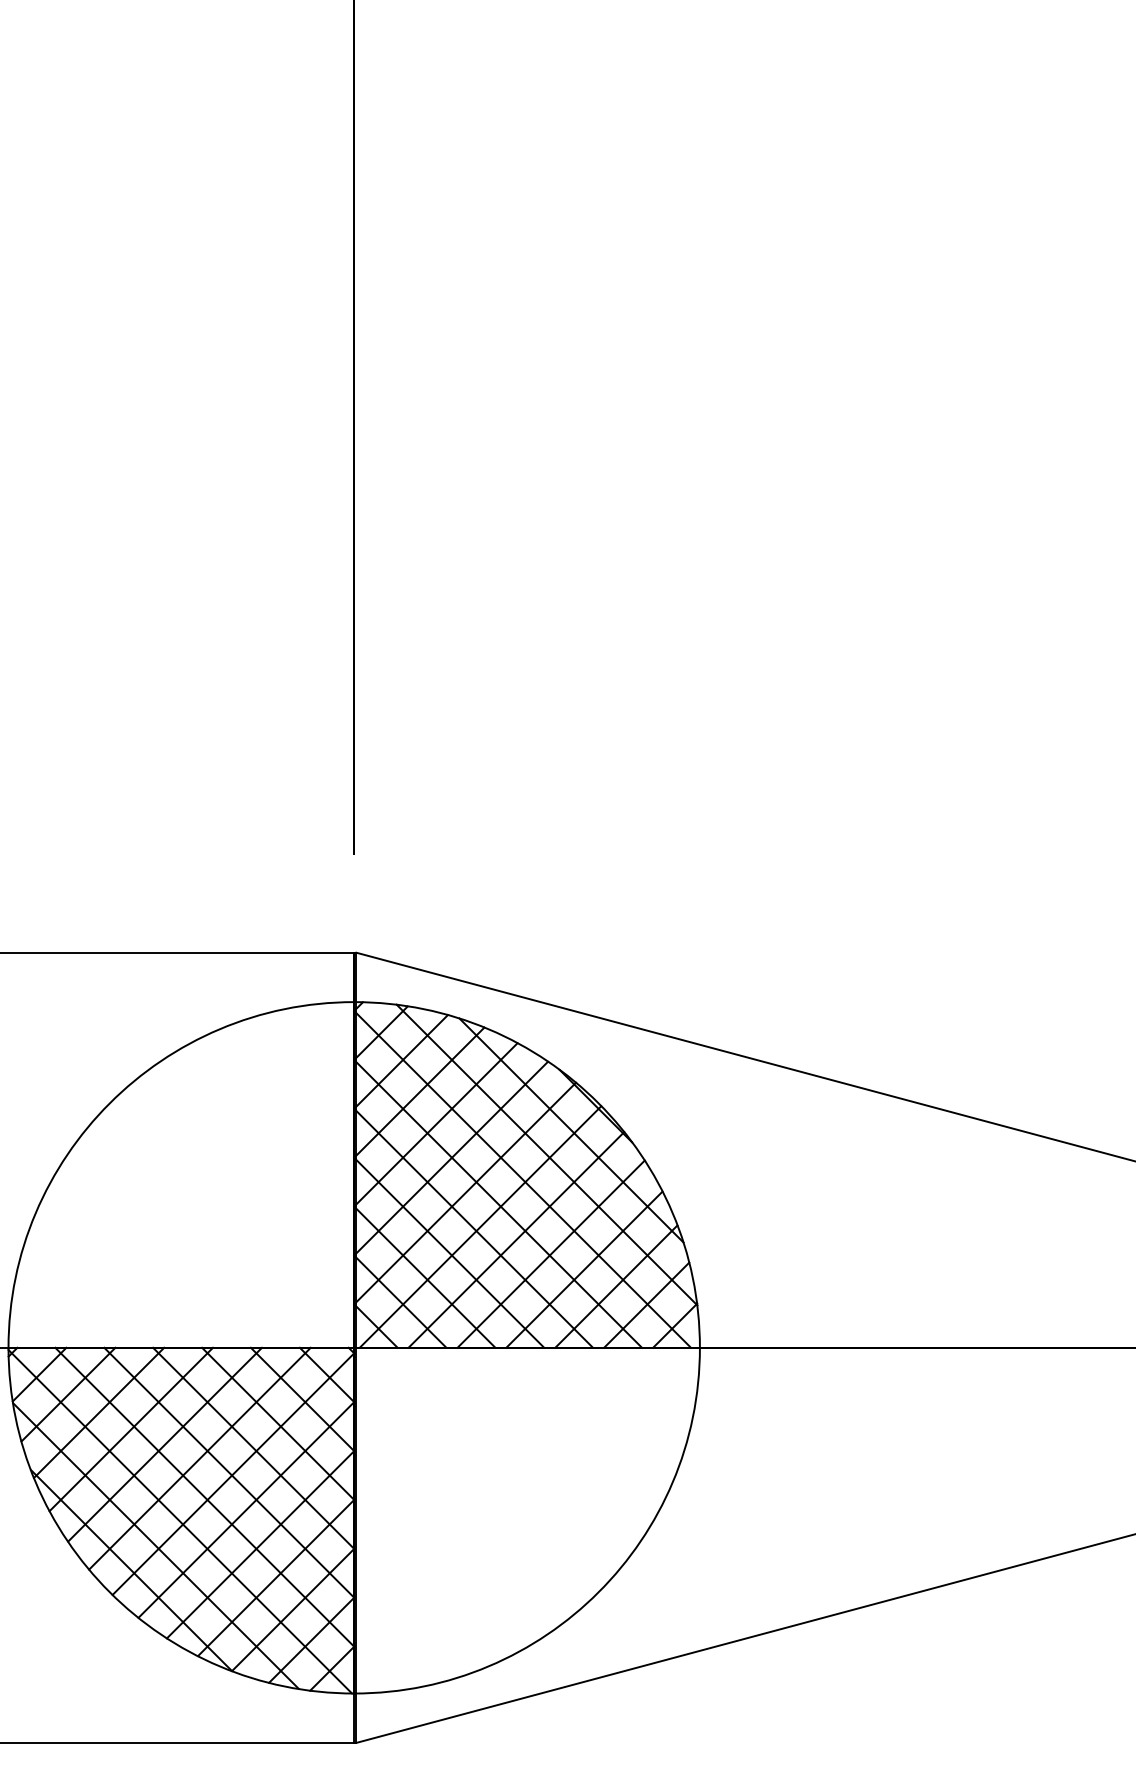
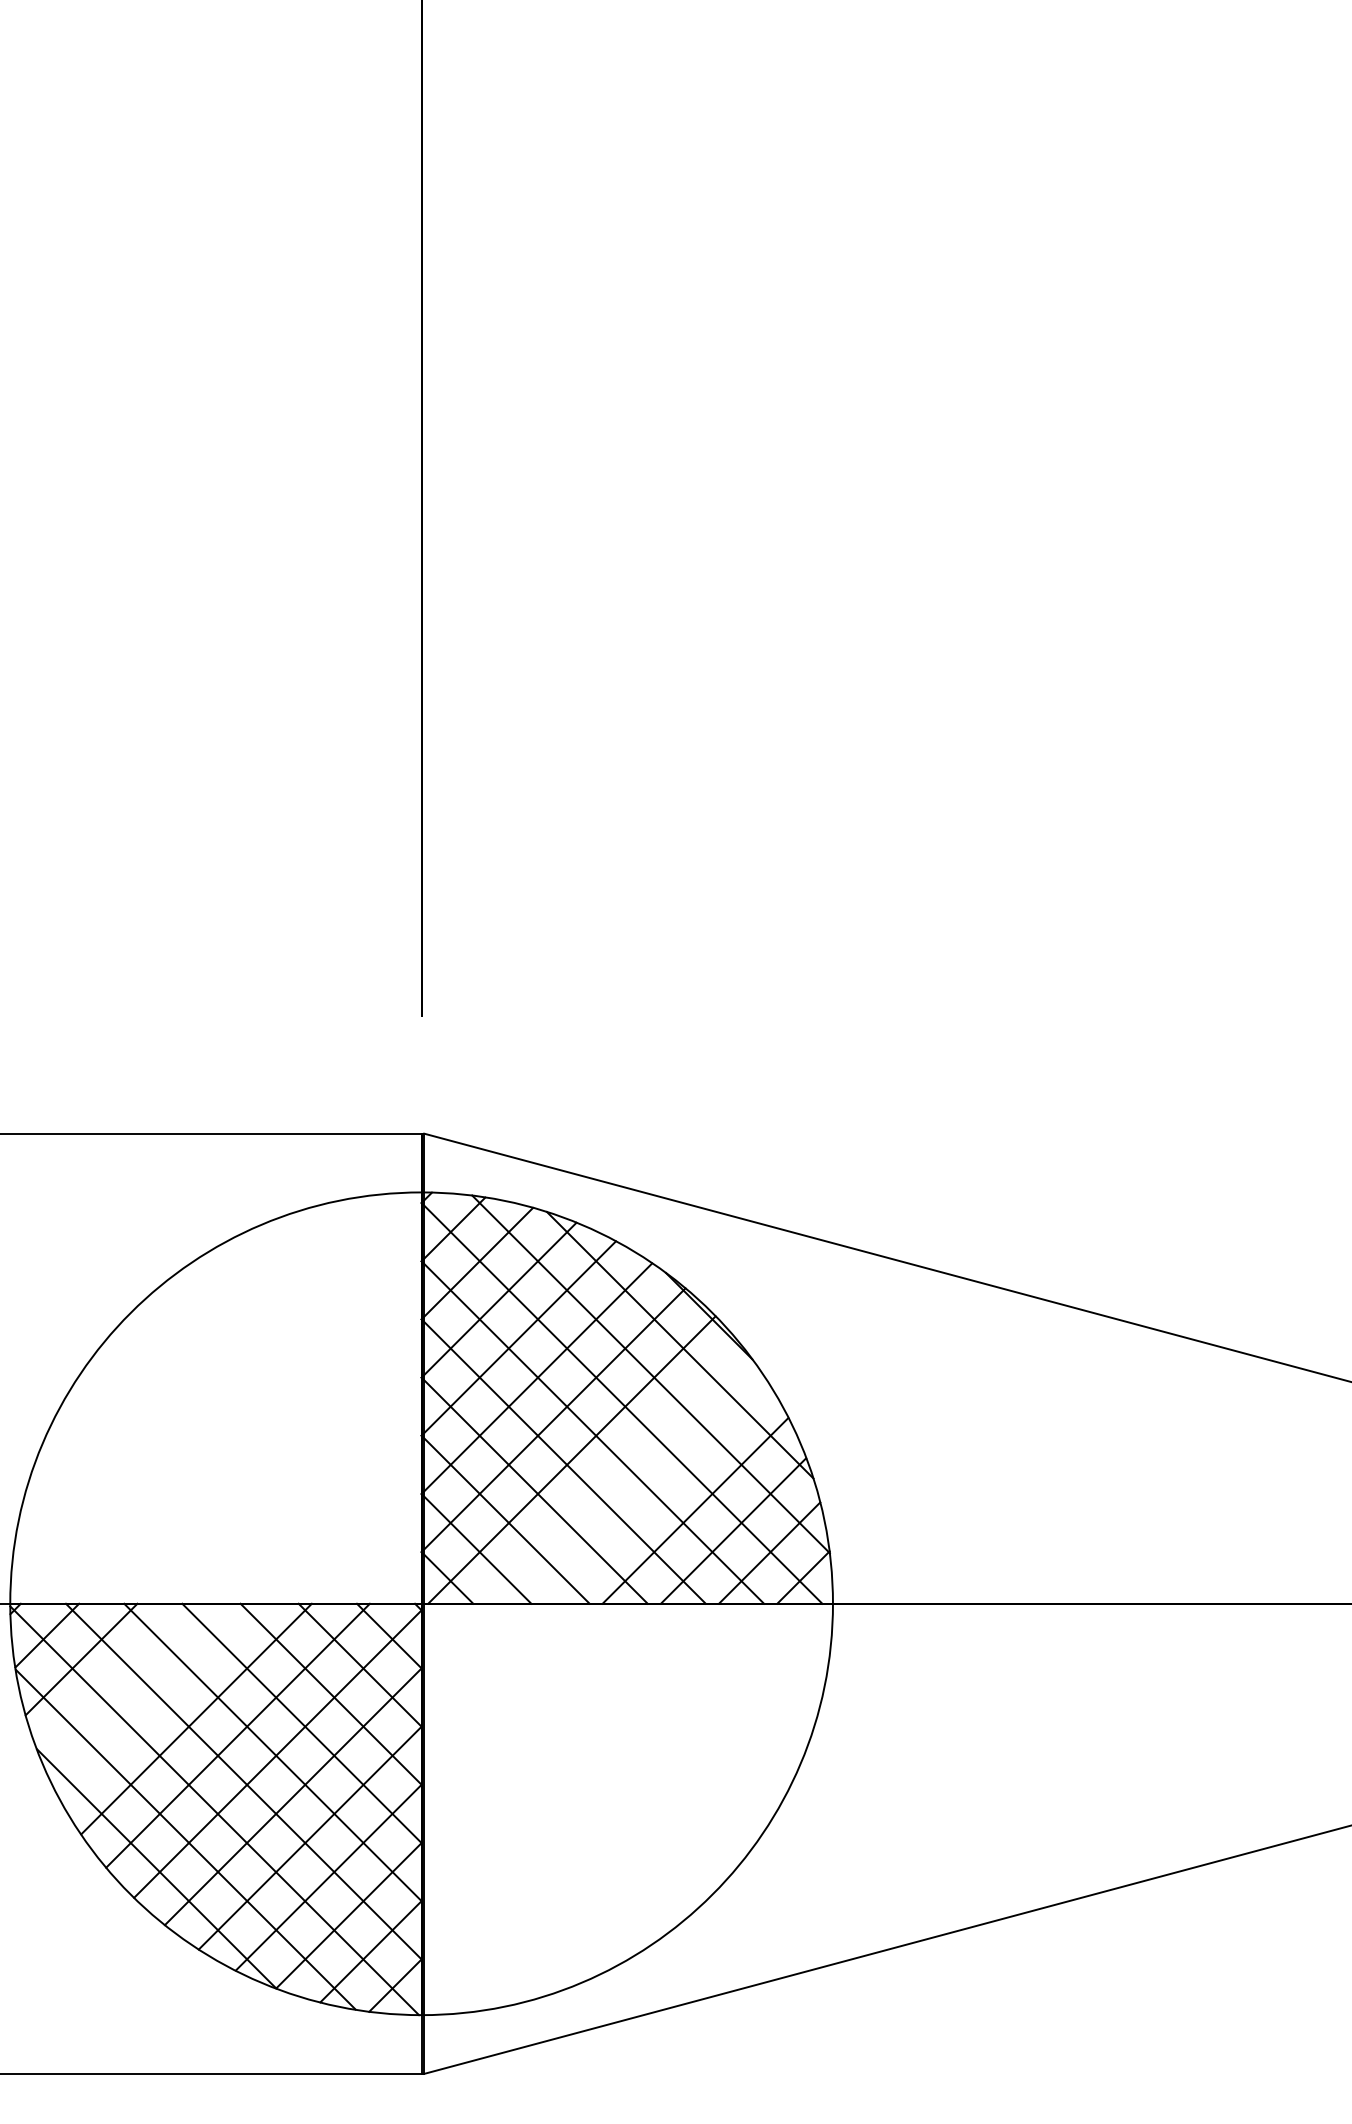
line: (516, 1240) -> (614, 1475), removed
line: (550, 1253) -> (655, 1491), removed
line: (98, 1412) -> (117, 1680), removed
line: (131, 1429) -> (156, 1700), removed

